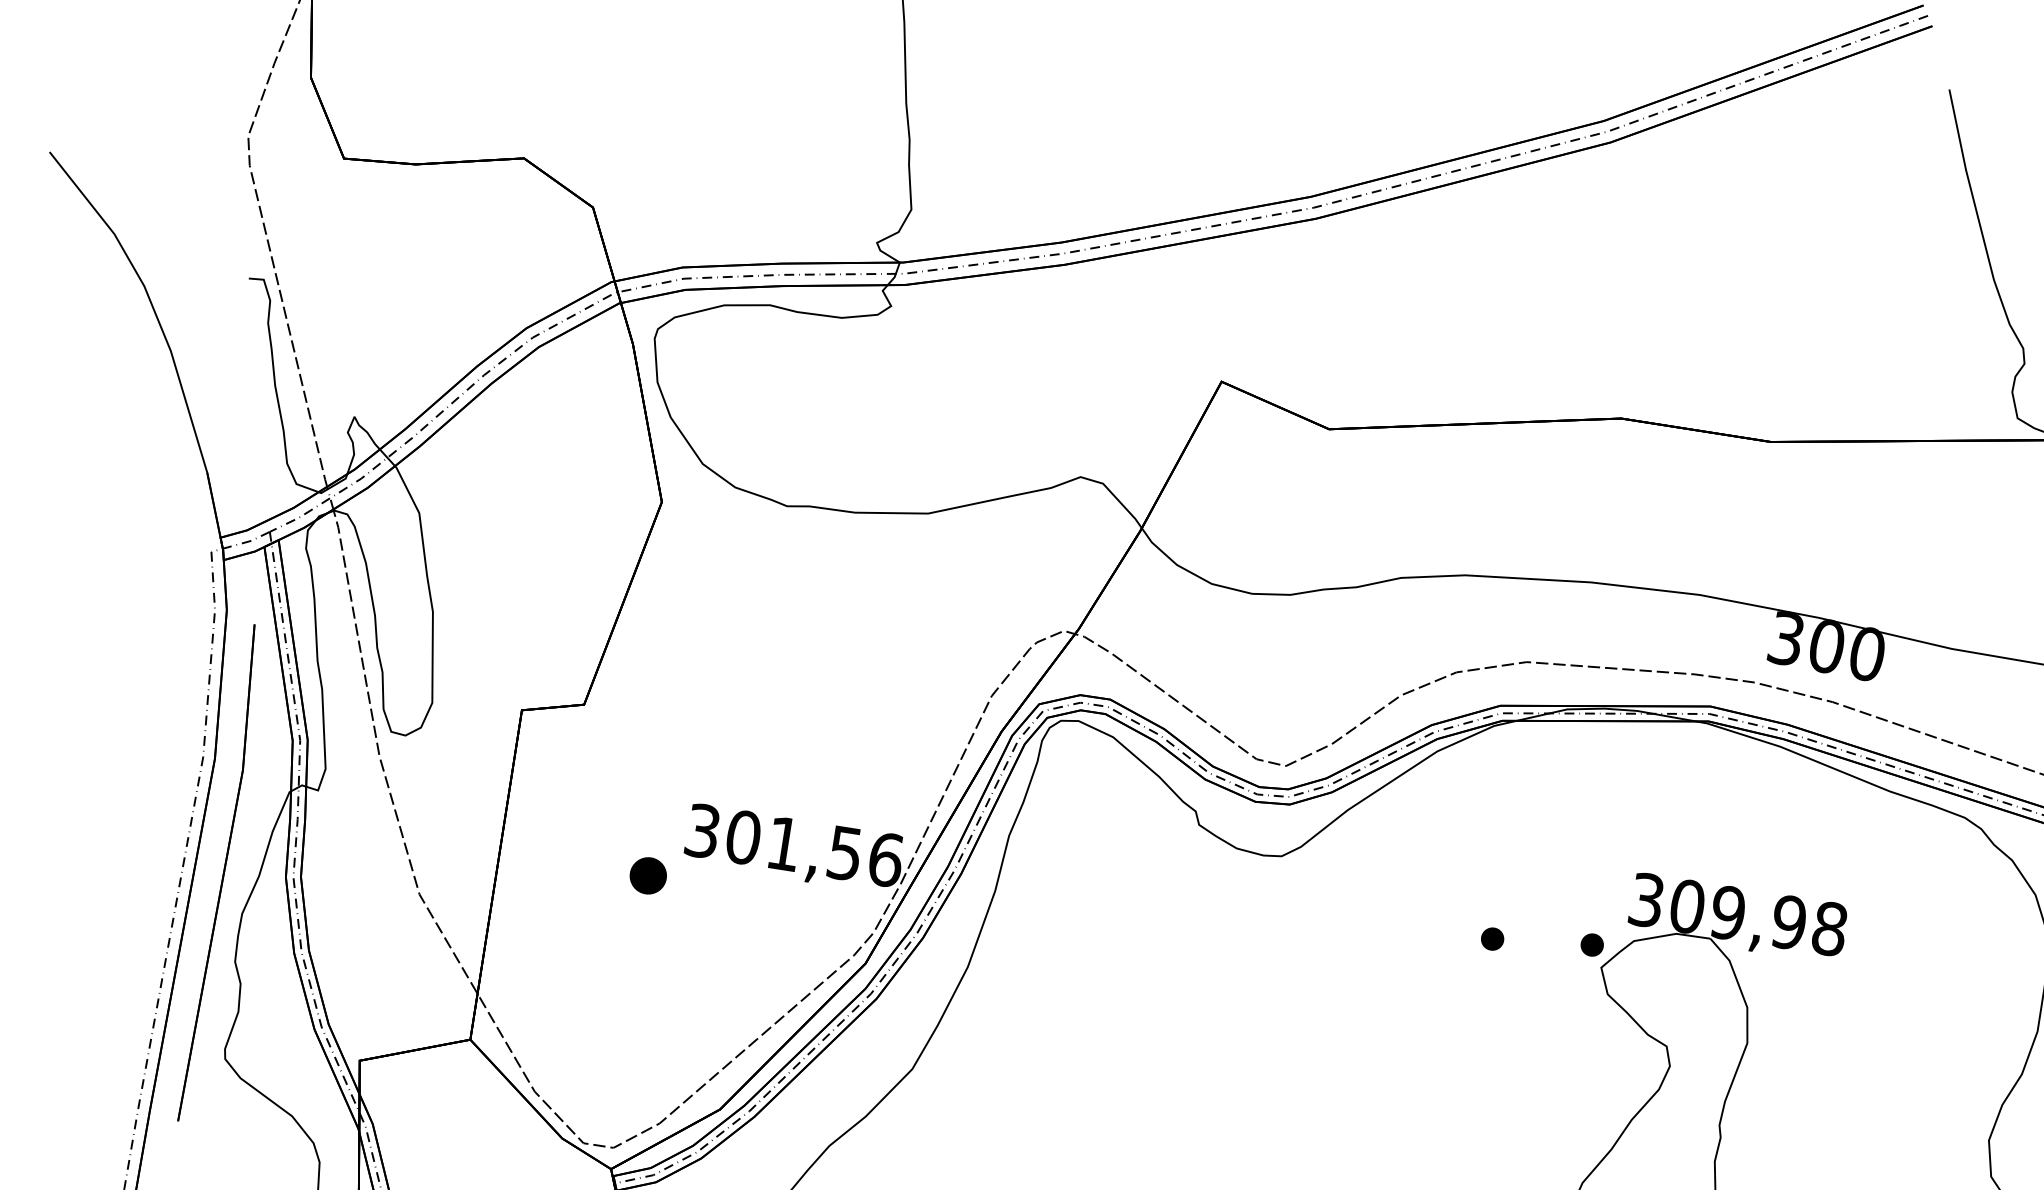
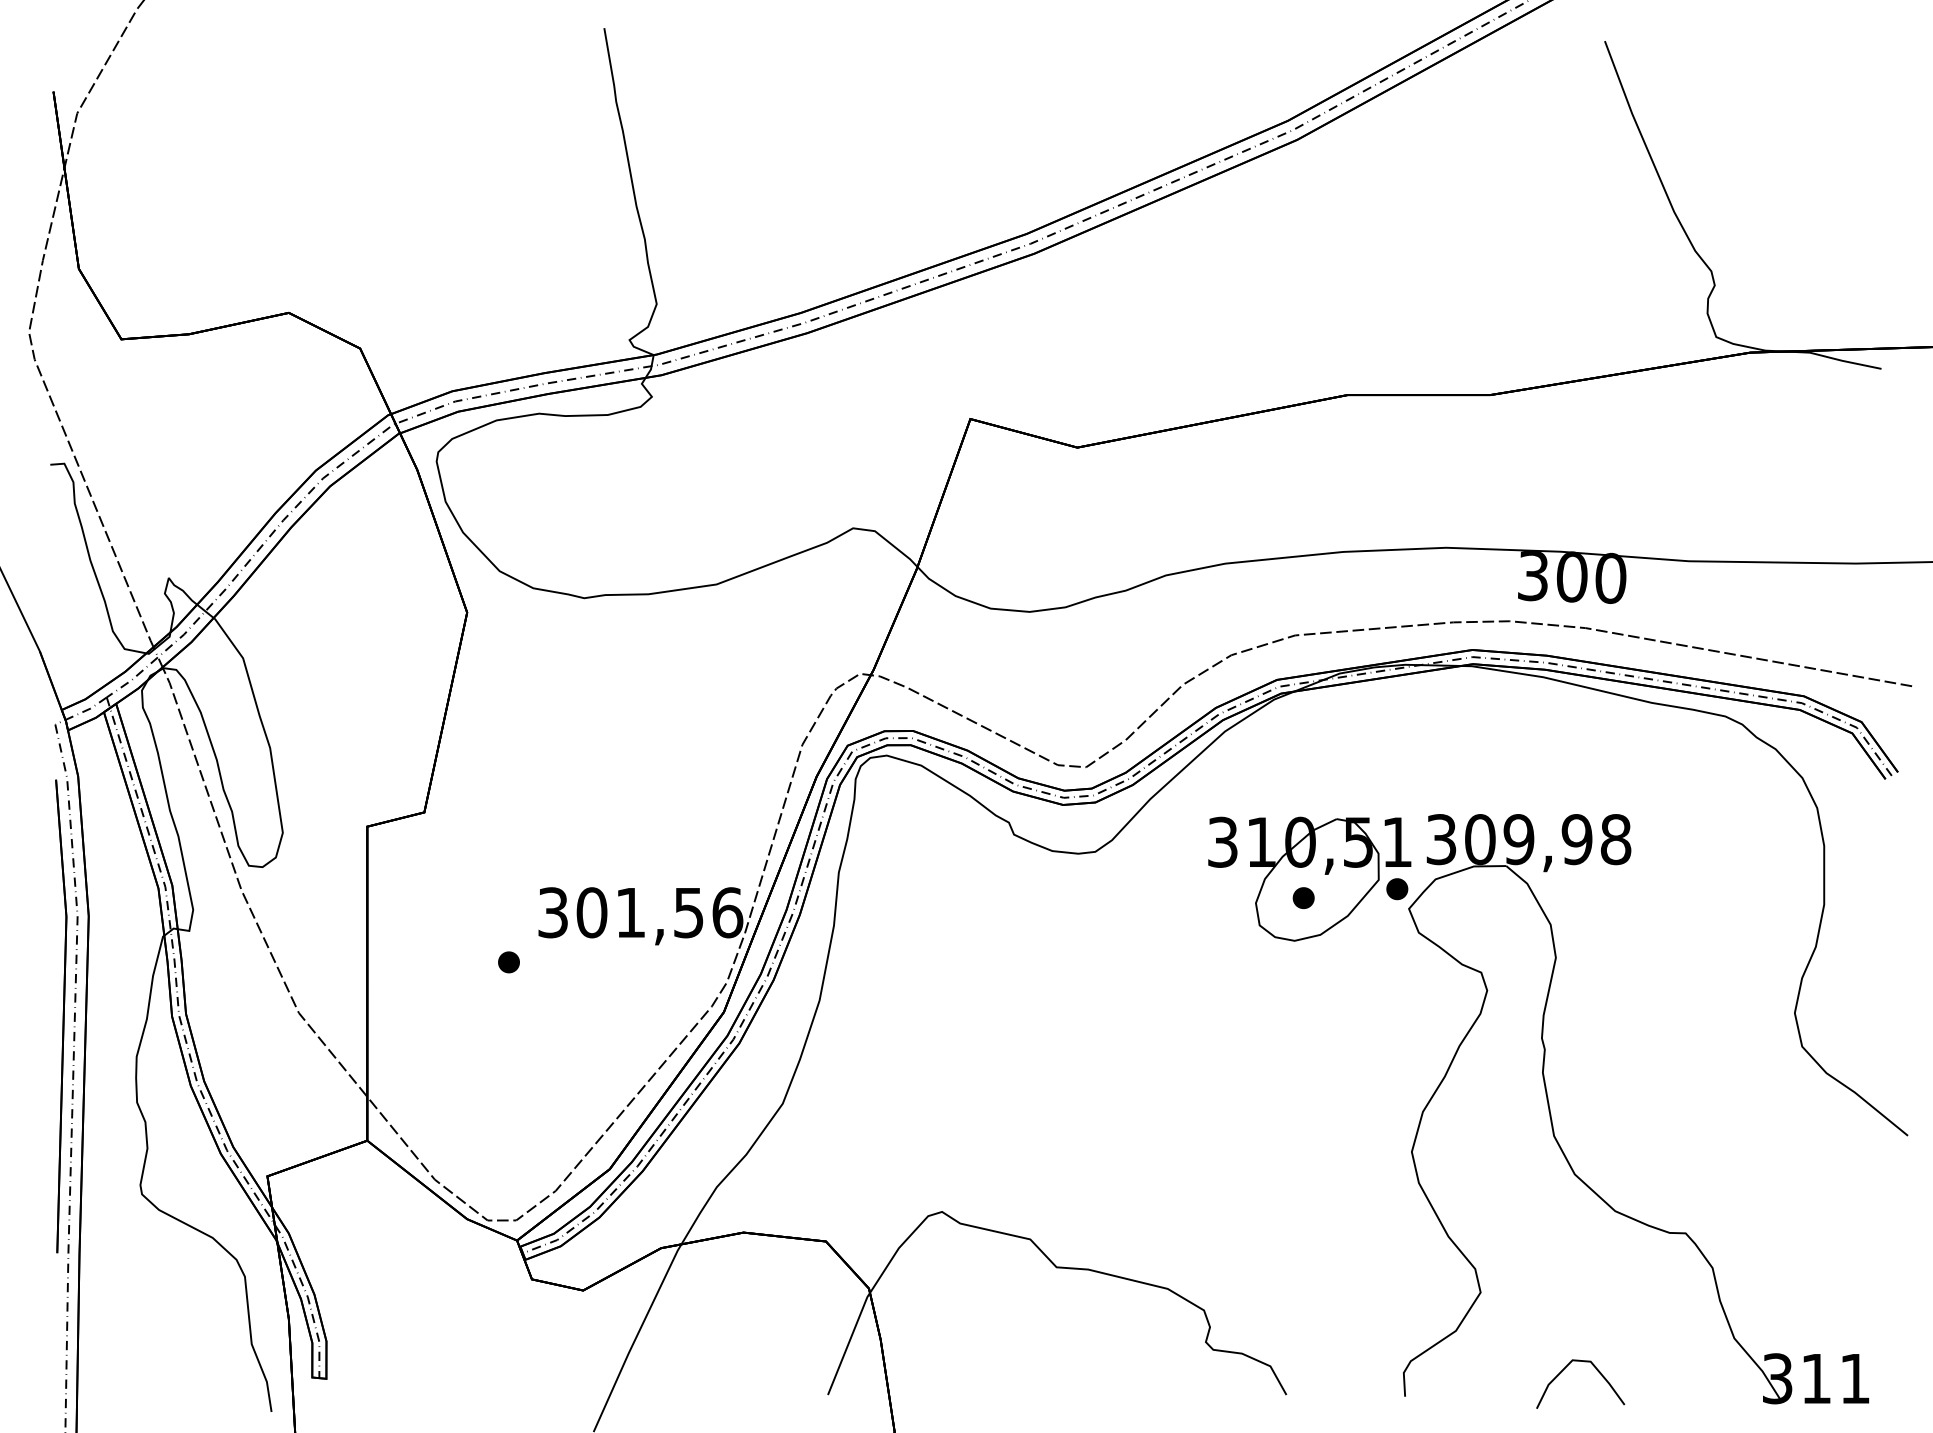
part: (221, 873) -> (61, 1016), moved
part: (647, 875) -> (508, 962), size x0.62
part: (1501, 919) -> (1309, 878), added

